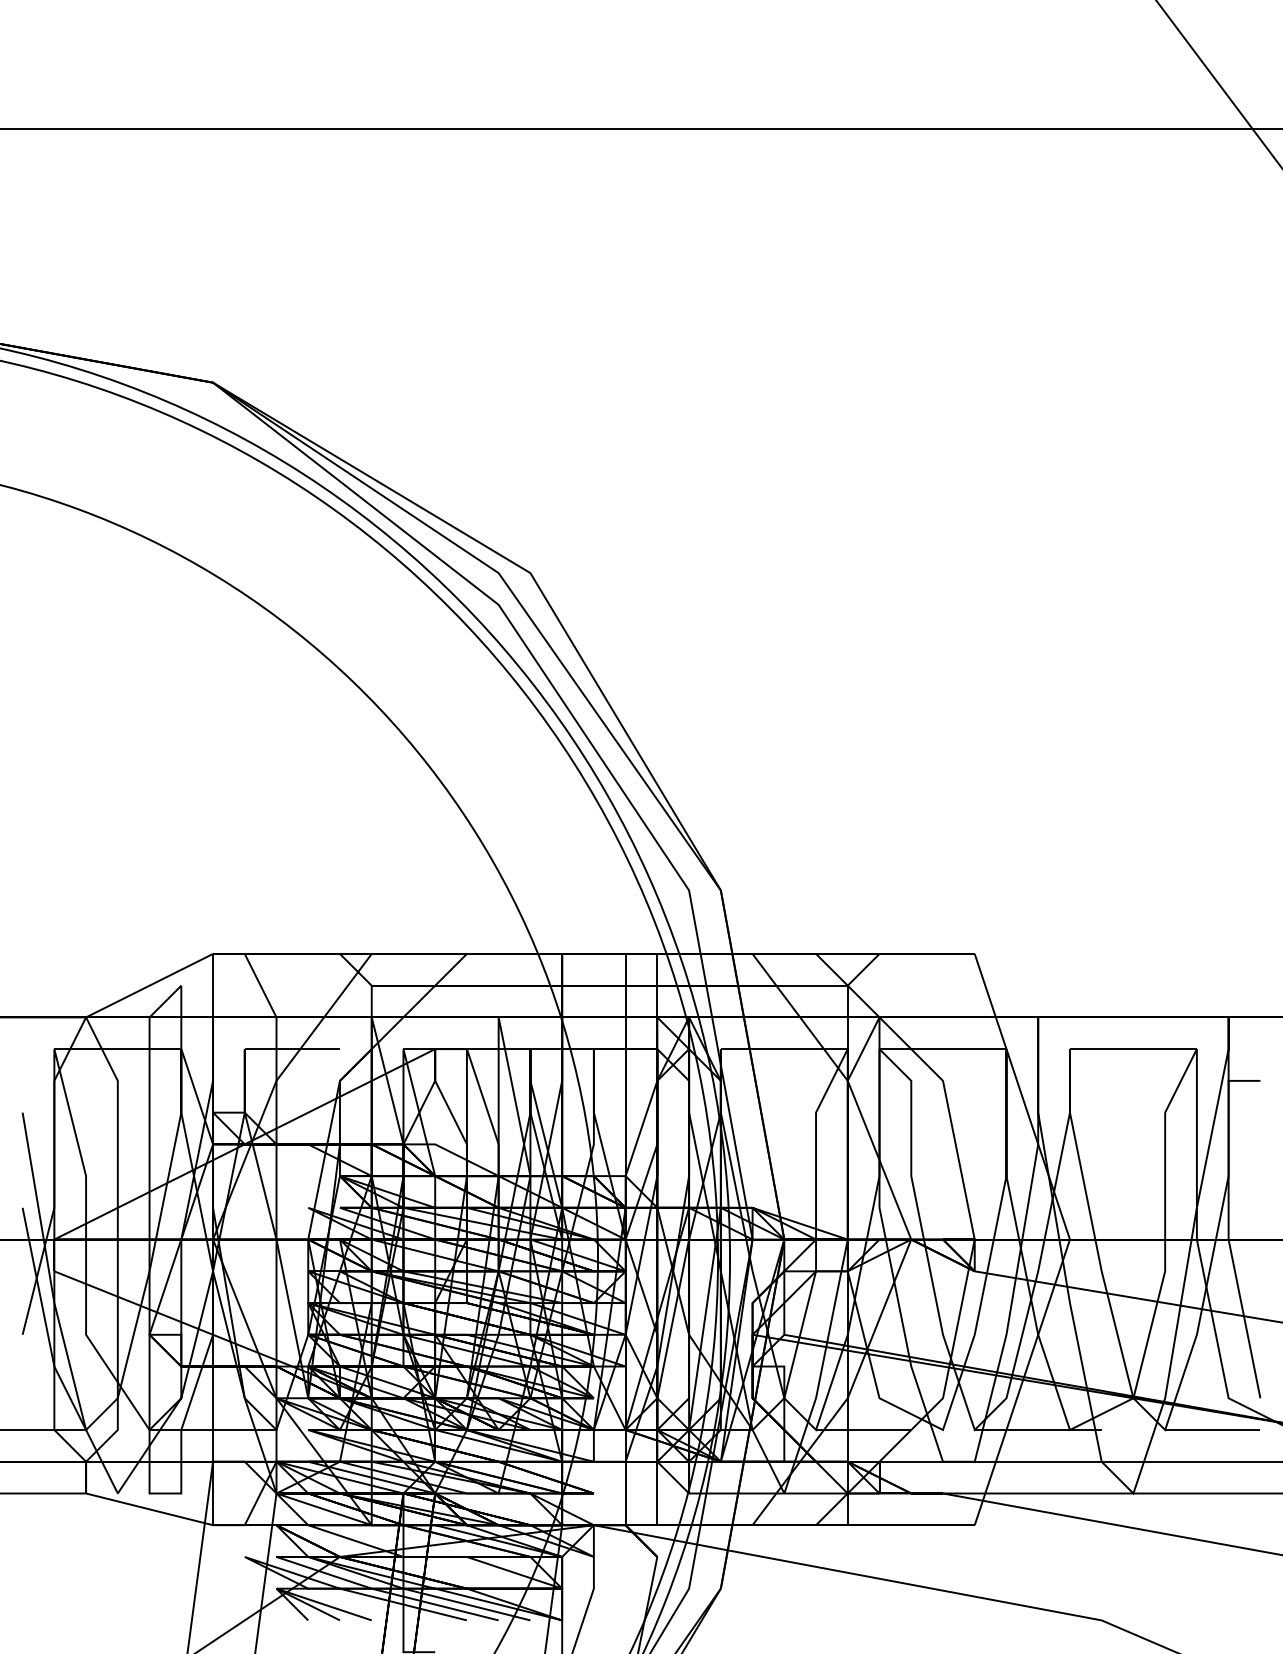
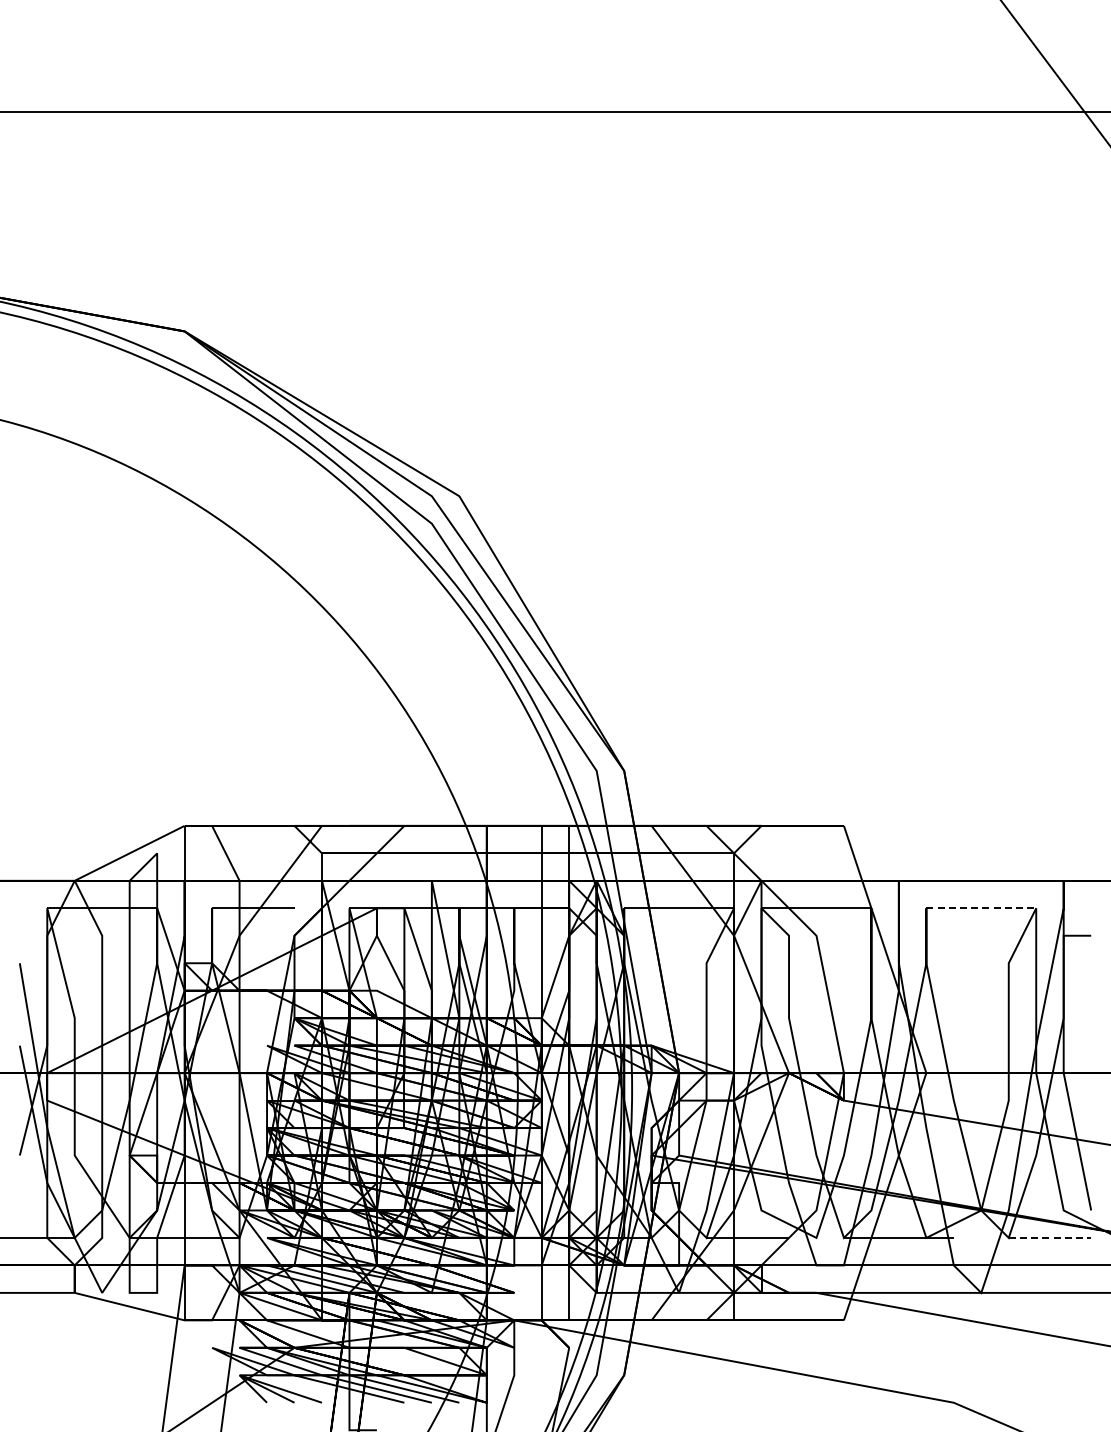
line: (1133, 1049) -> (981, 908), solid -> dashed
line: (1213, 1429) -> (1050, 1237), solid -> dashed

